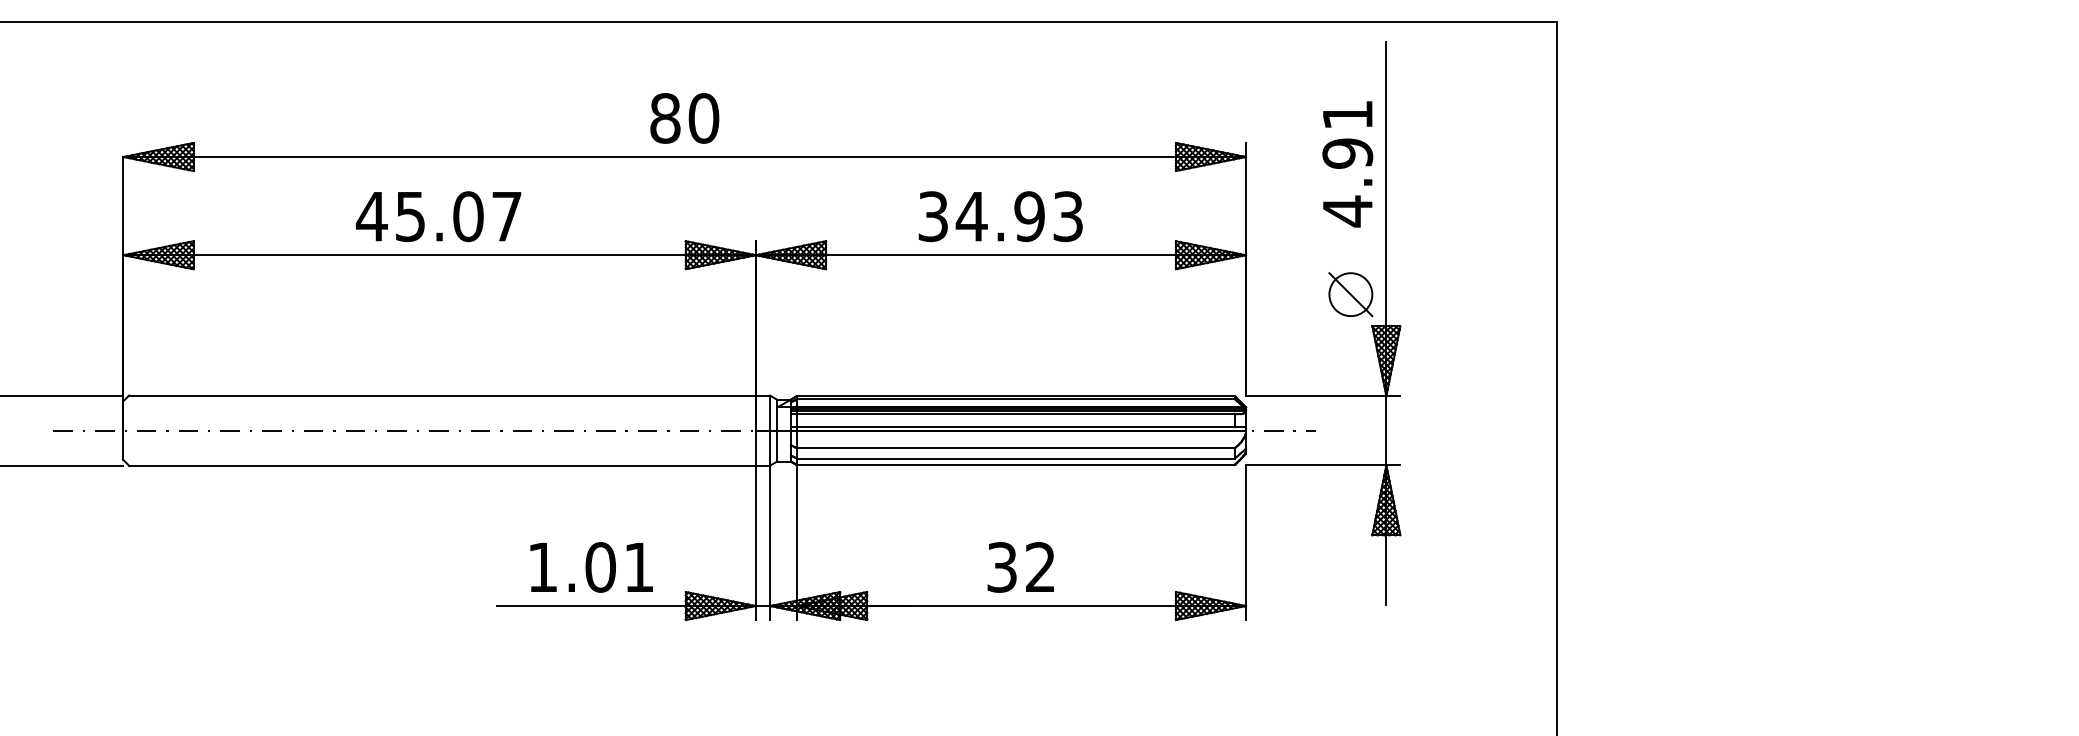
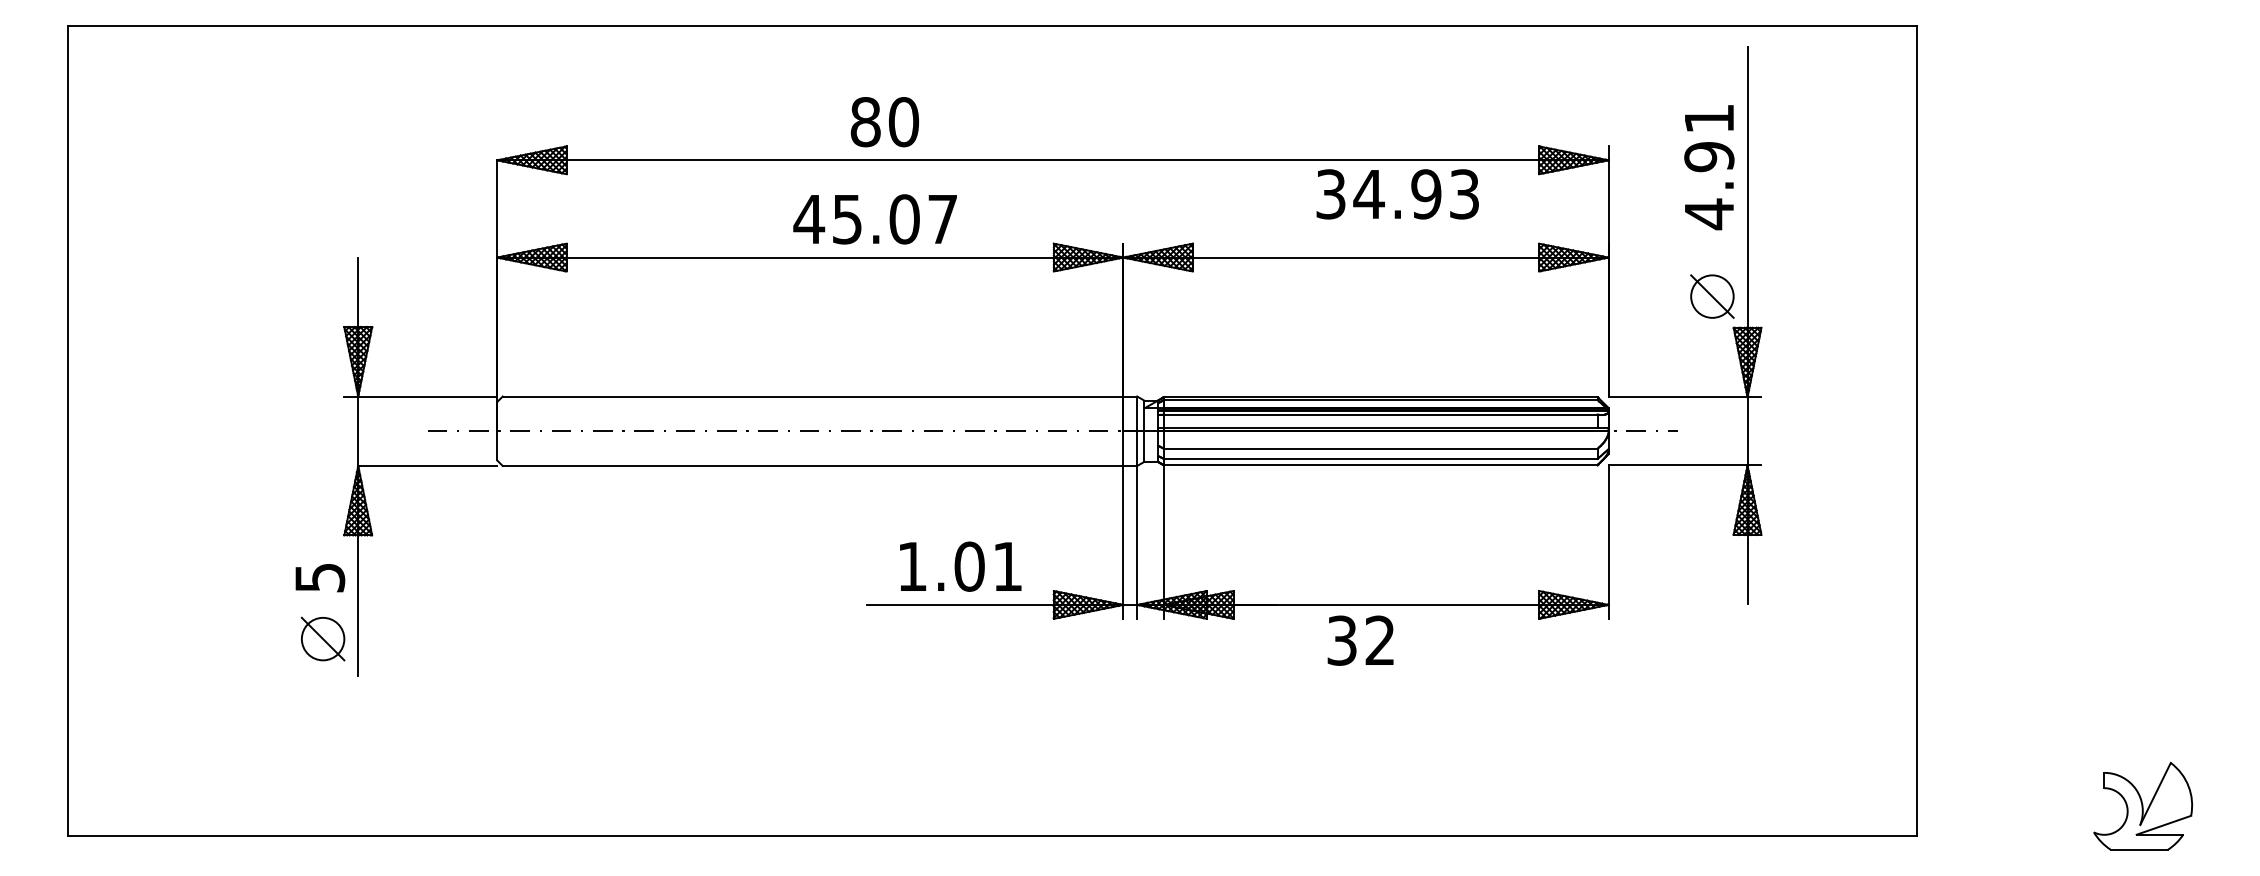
text: (684, 118) -> (884, 122), moved
text: (437, 216) -> (874, 219), moved
text: (1000, 216) -> (1397, 194), moved
text: (1020, 567) -> (1360, 640), moved

